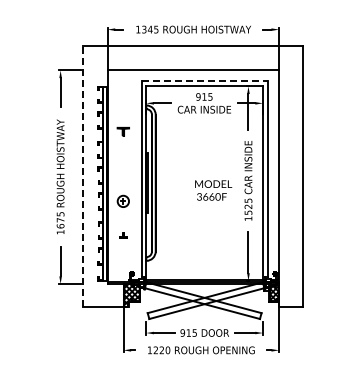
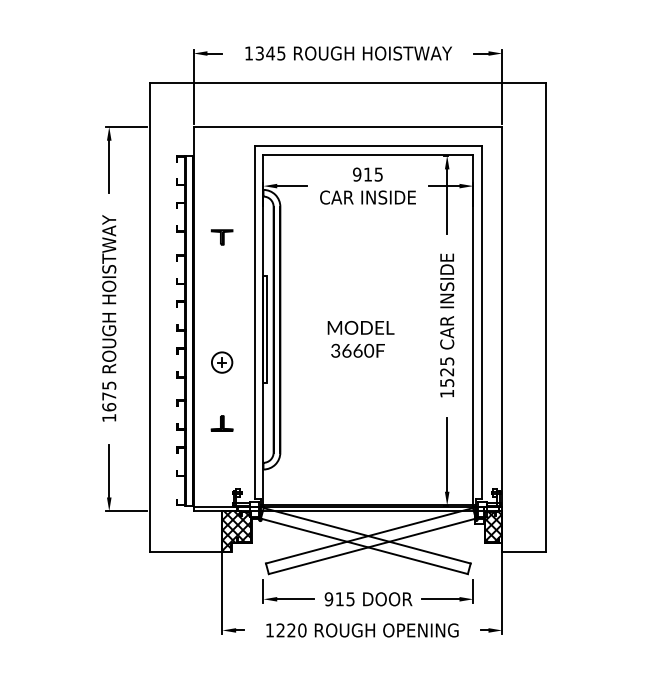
line: (205, 81) -> (369, 146), dashed -> solid
line: (83, 175) -> (150, 315), dashed -> solid
text: (213, 190) -> (360, 339), moved
part: (123, 235) -> (222, 423), size x1.67

